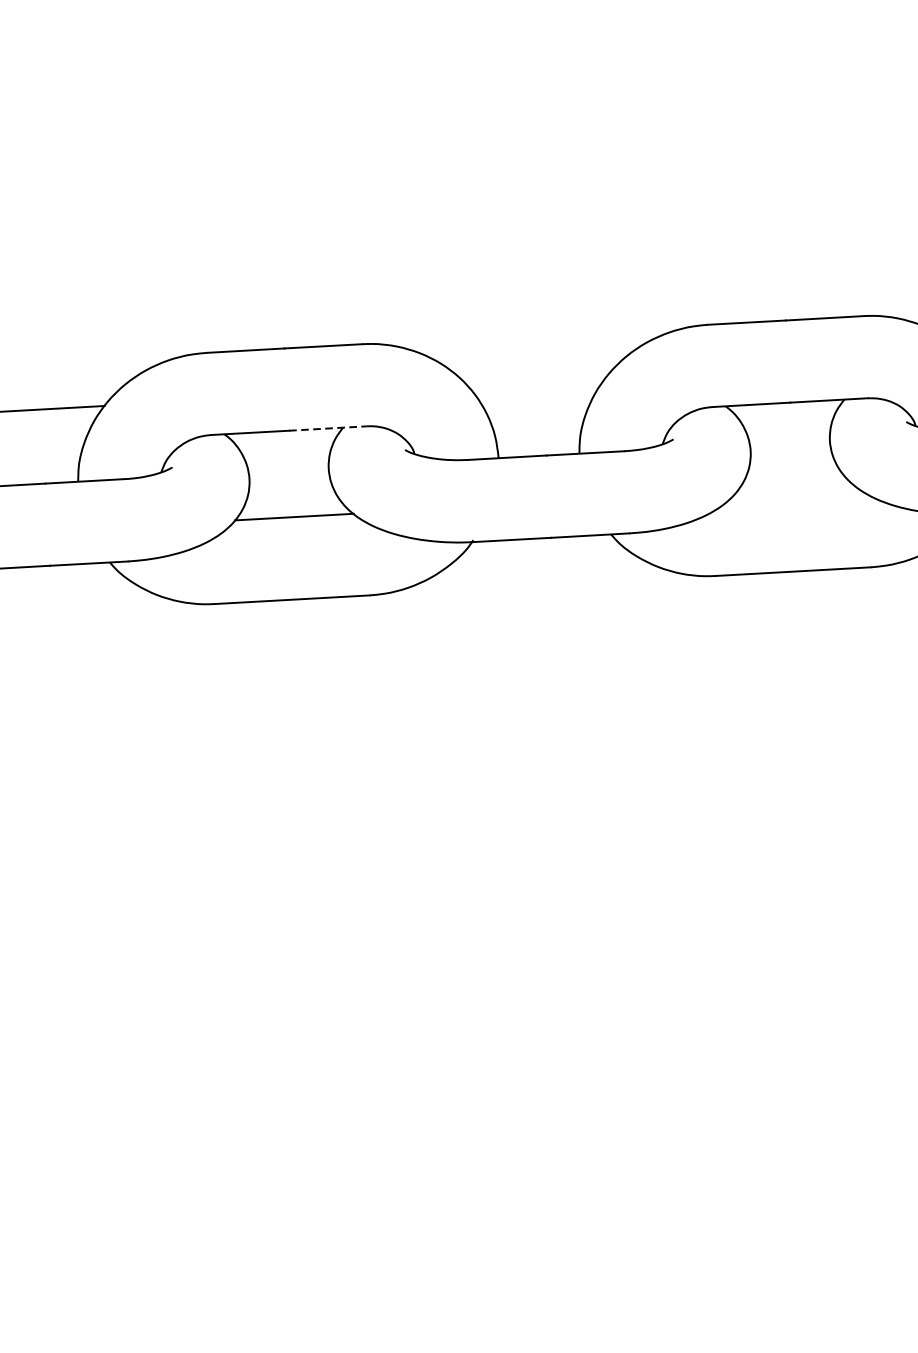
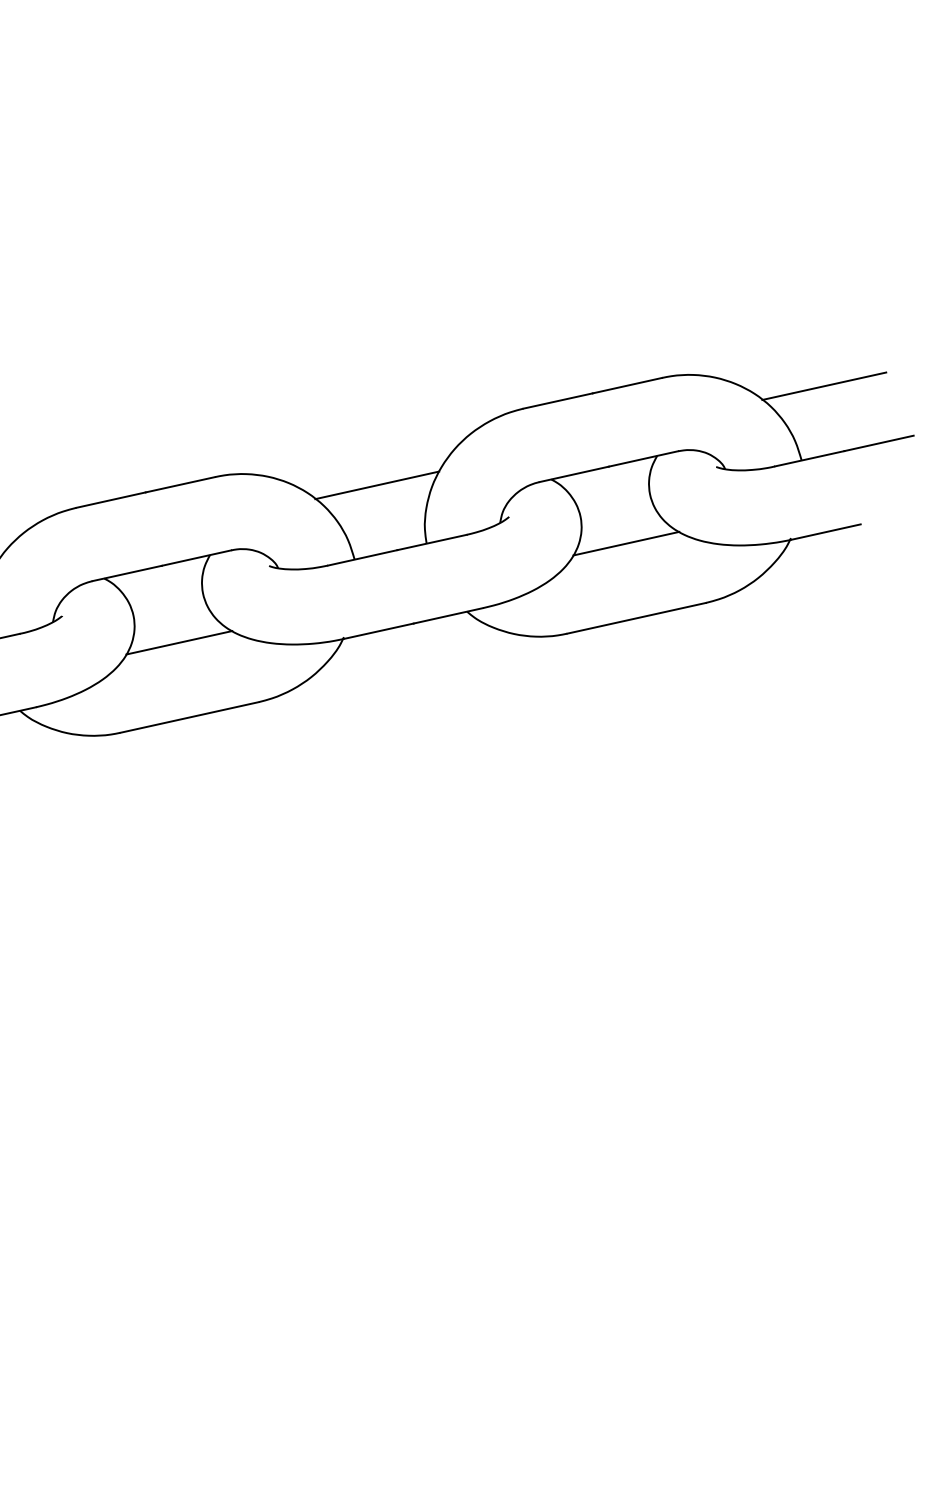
line: (536, 382) -> (377, 485), added
line: (328, 429) -> (197, 558), dashed -> solid
line: (795, 488) -> (626, 543), added

